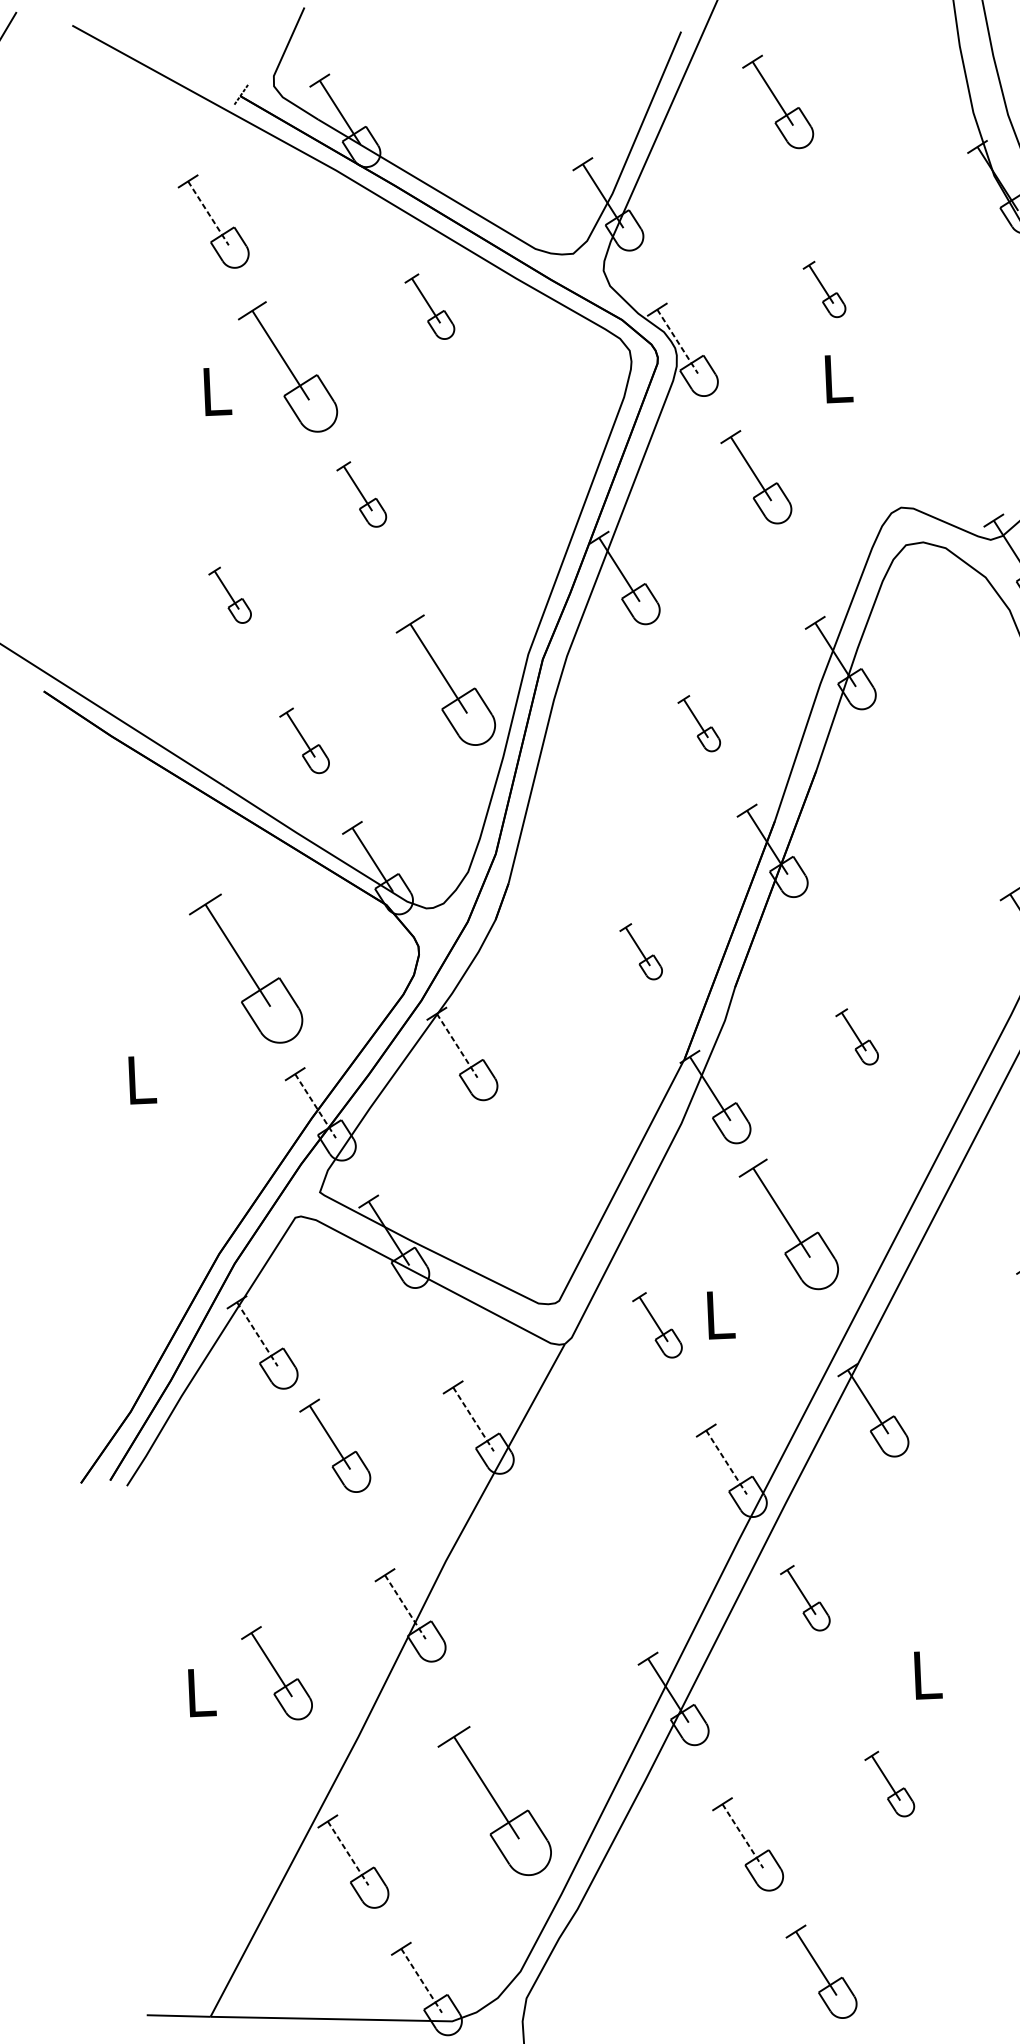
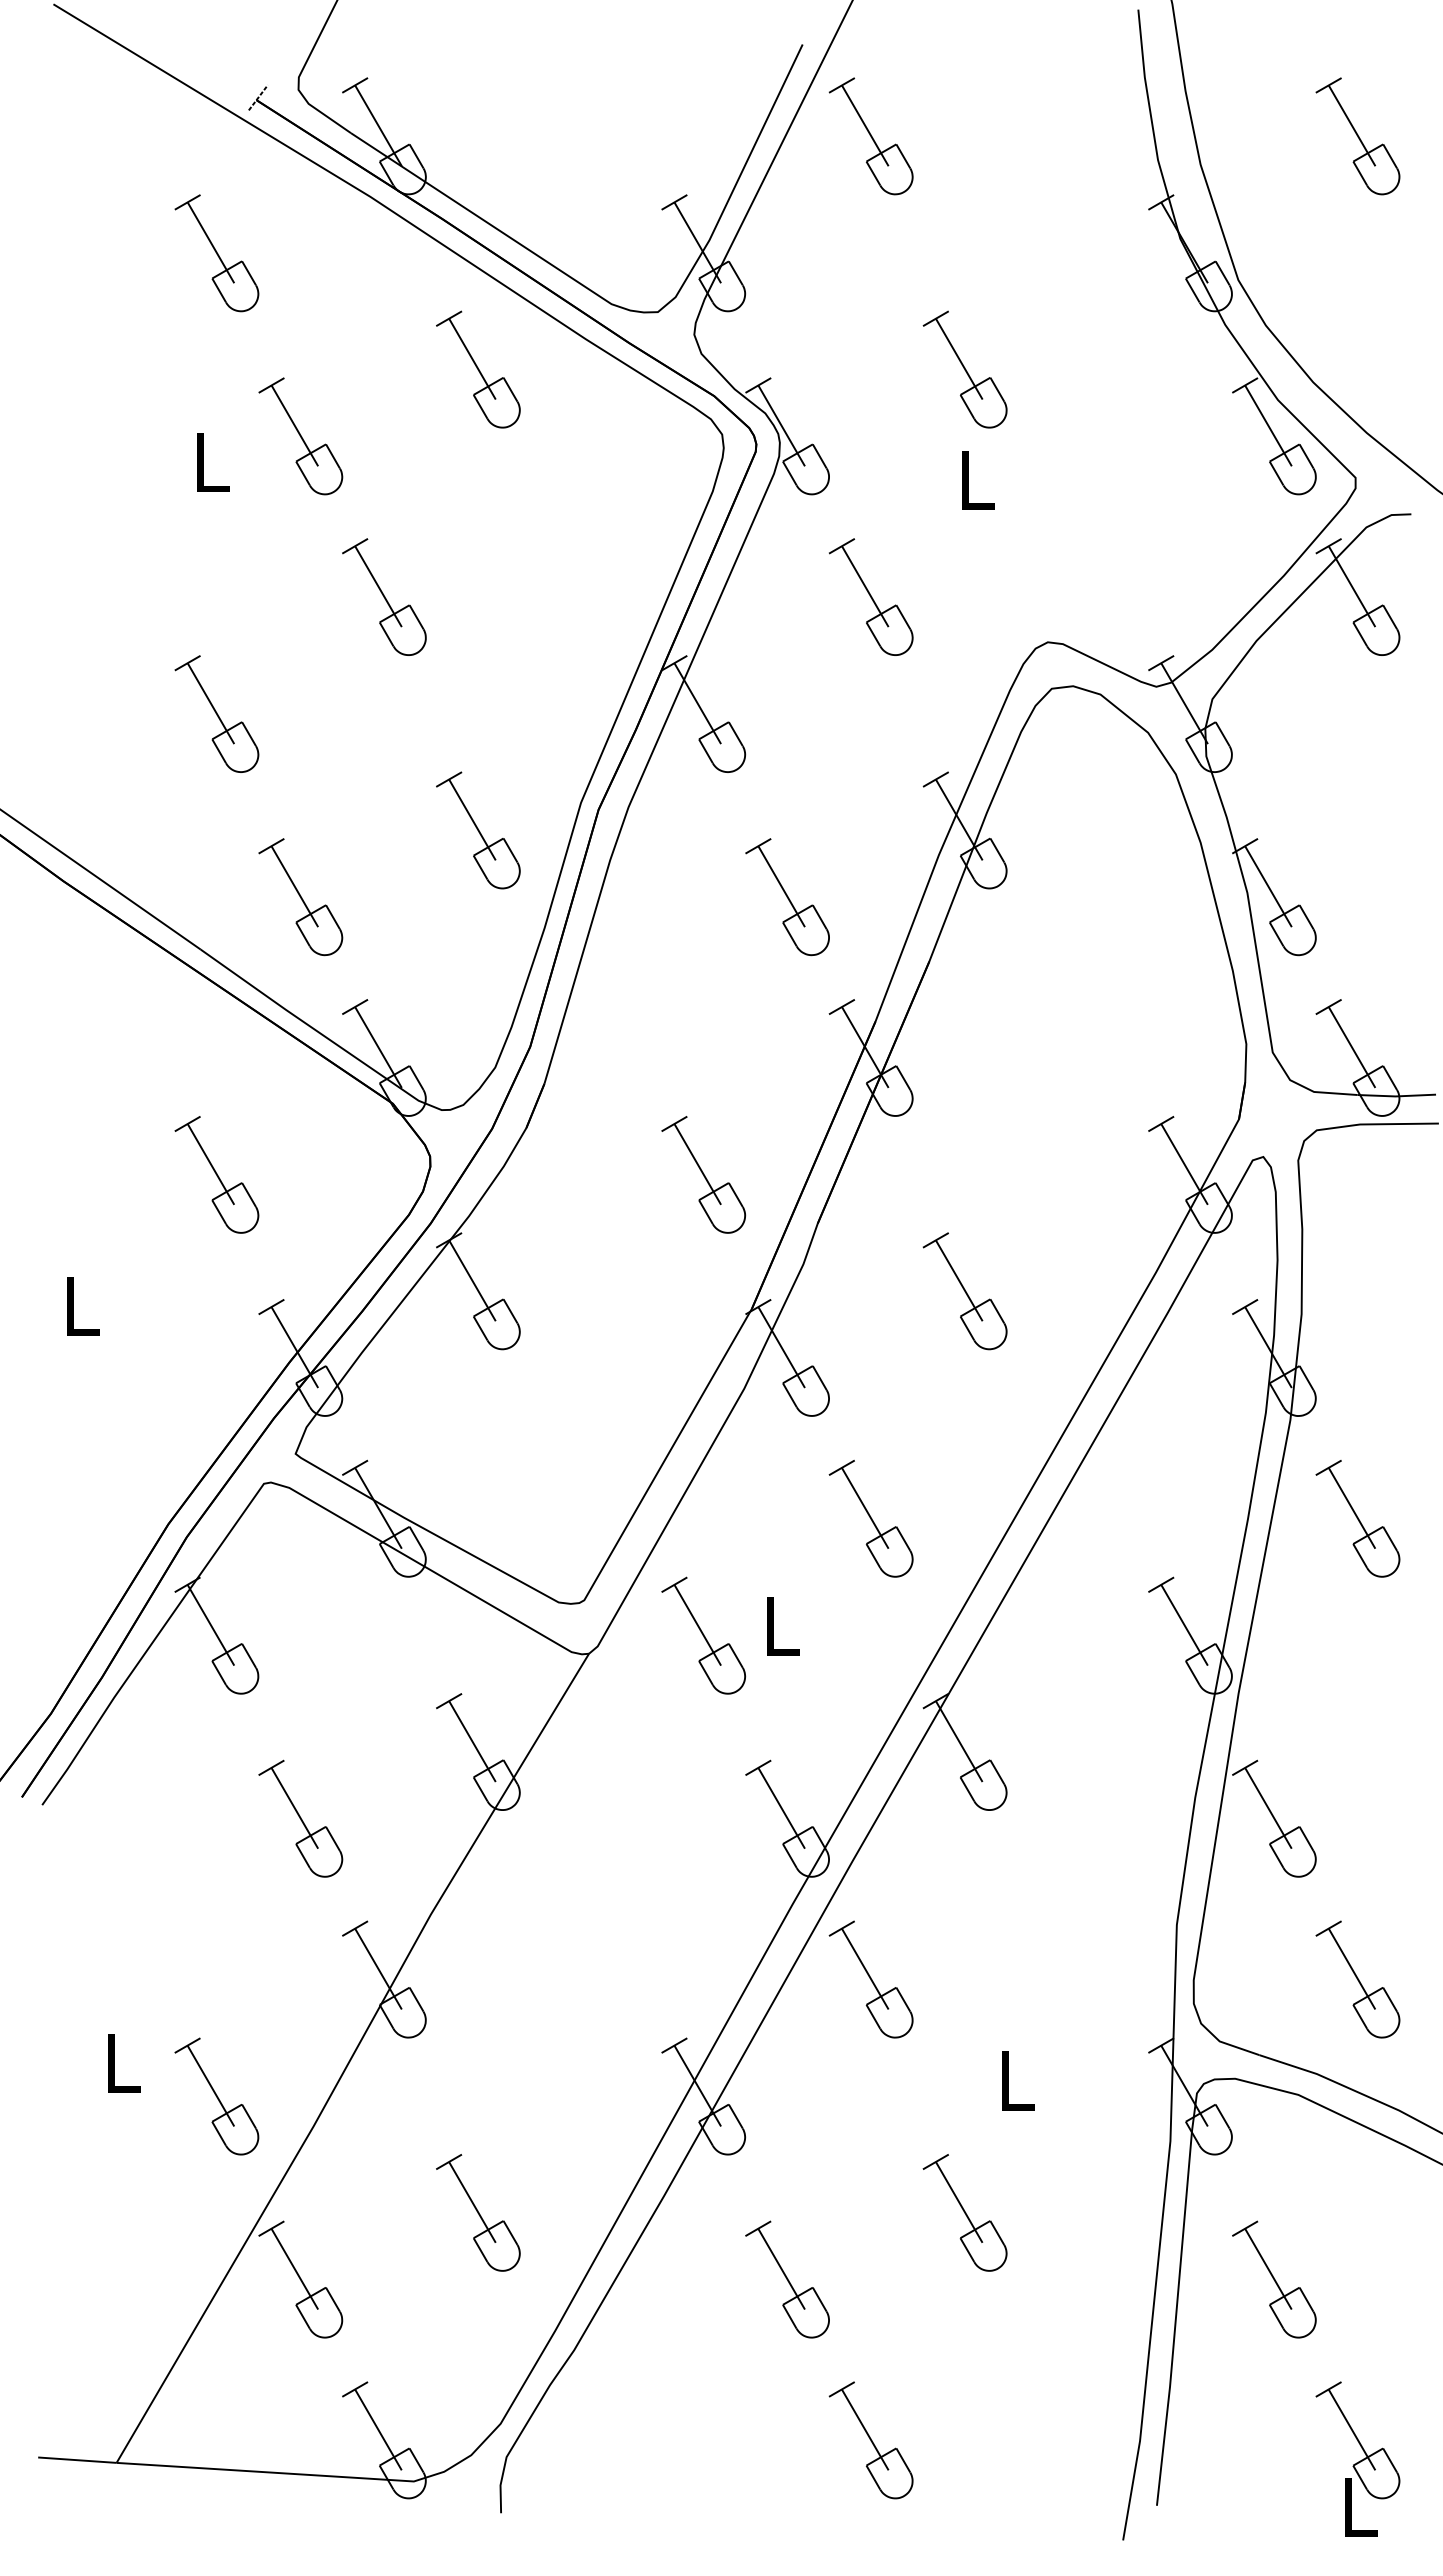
part: (777, 102) -> (870, 136), moved
line: (208, 213) -> (211, 242), dashed -> solid
part: (823, 289) -> (964, 369), size x1.67
part: (429, 306) -> (478, 369), size x1.43
line: (677, 341) -> (781, 425), dashed -> solid
part: (287, 367) -> (300, 436), size x0.71
part: (361, 494) -> (384, 596), size x1.43
part: (229, 594) -> (216, 713), size x1.67
part: (446, 680) -> (478, 830), size x0.71
part: (699, 723) -> (787, 897), size x1.67
part: (304, 741) -> (300, 897), size x1.43
part: (640, 951) -> (703, 1174), size x1.67
part: (245, 968) -> (216, 1174), size x0.62
part: (856, 1037) -> (964, 1291), size x1.67
line: (457, 1045) -> (472, 1280), dashed -> solid
line: (315, 1106) -> (294, 1347), dashed -> solid
part: (788, 1224) -> (870, 1518), size x0.71
part: (657, 1325) -> (703, 1635), size x1.43
line: (257, 1334) -> (210, 1625), dashed -> solid
line: (473, 1419) -> (472, 1741), dashed -> solid
part: (334, 1445) -> (300, 1818), moved
line: (726, 1462) -> (781, 1808), dashed -> solid
part: (804, 1598) -> (870, 1979), size x1.43
line: (405, 1607) -> (378, 1969), dashed -> solid
part: (276, 1673) -> (216, 2096), moved
part: (889, 1783) -> (964, 2212), size x1.43
part: (495, 1800) -> (478, 2212), size x0.62
line: (742, 1836) -> (781, 2269), dashed -> solid
line: (347, 1853) -> (294, 2269), dashed -> solid
line: (421, 1980) -> (378, 2429), dashed -> solid

